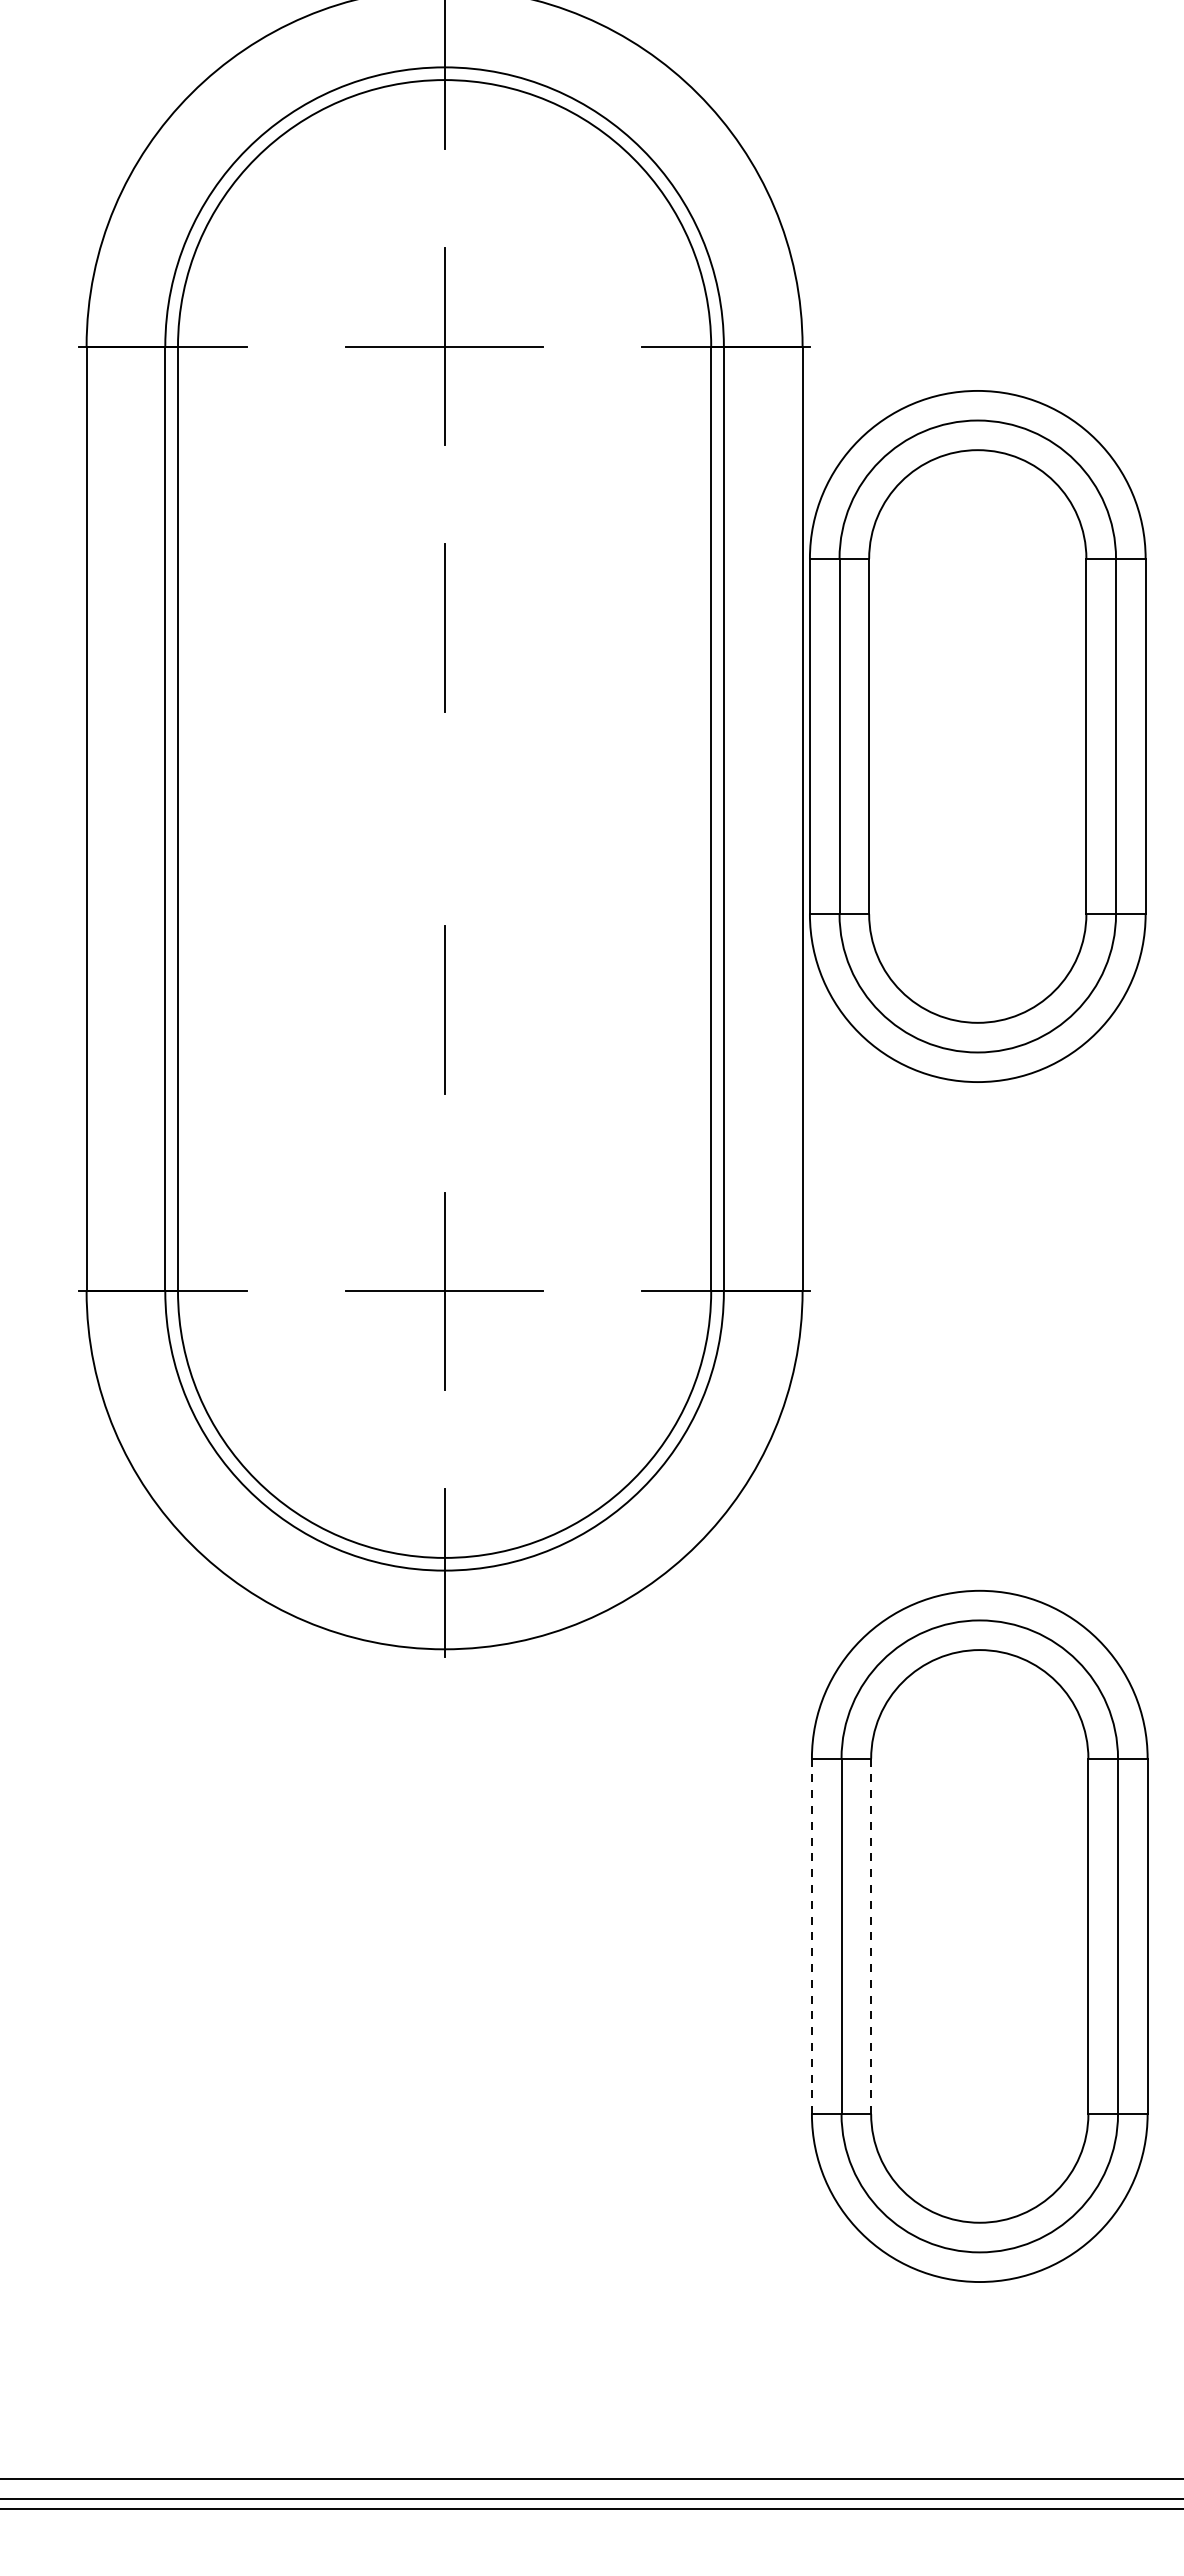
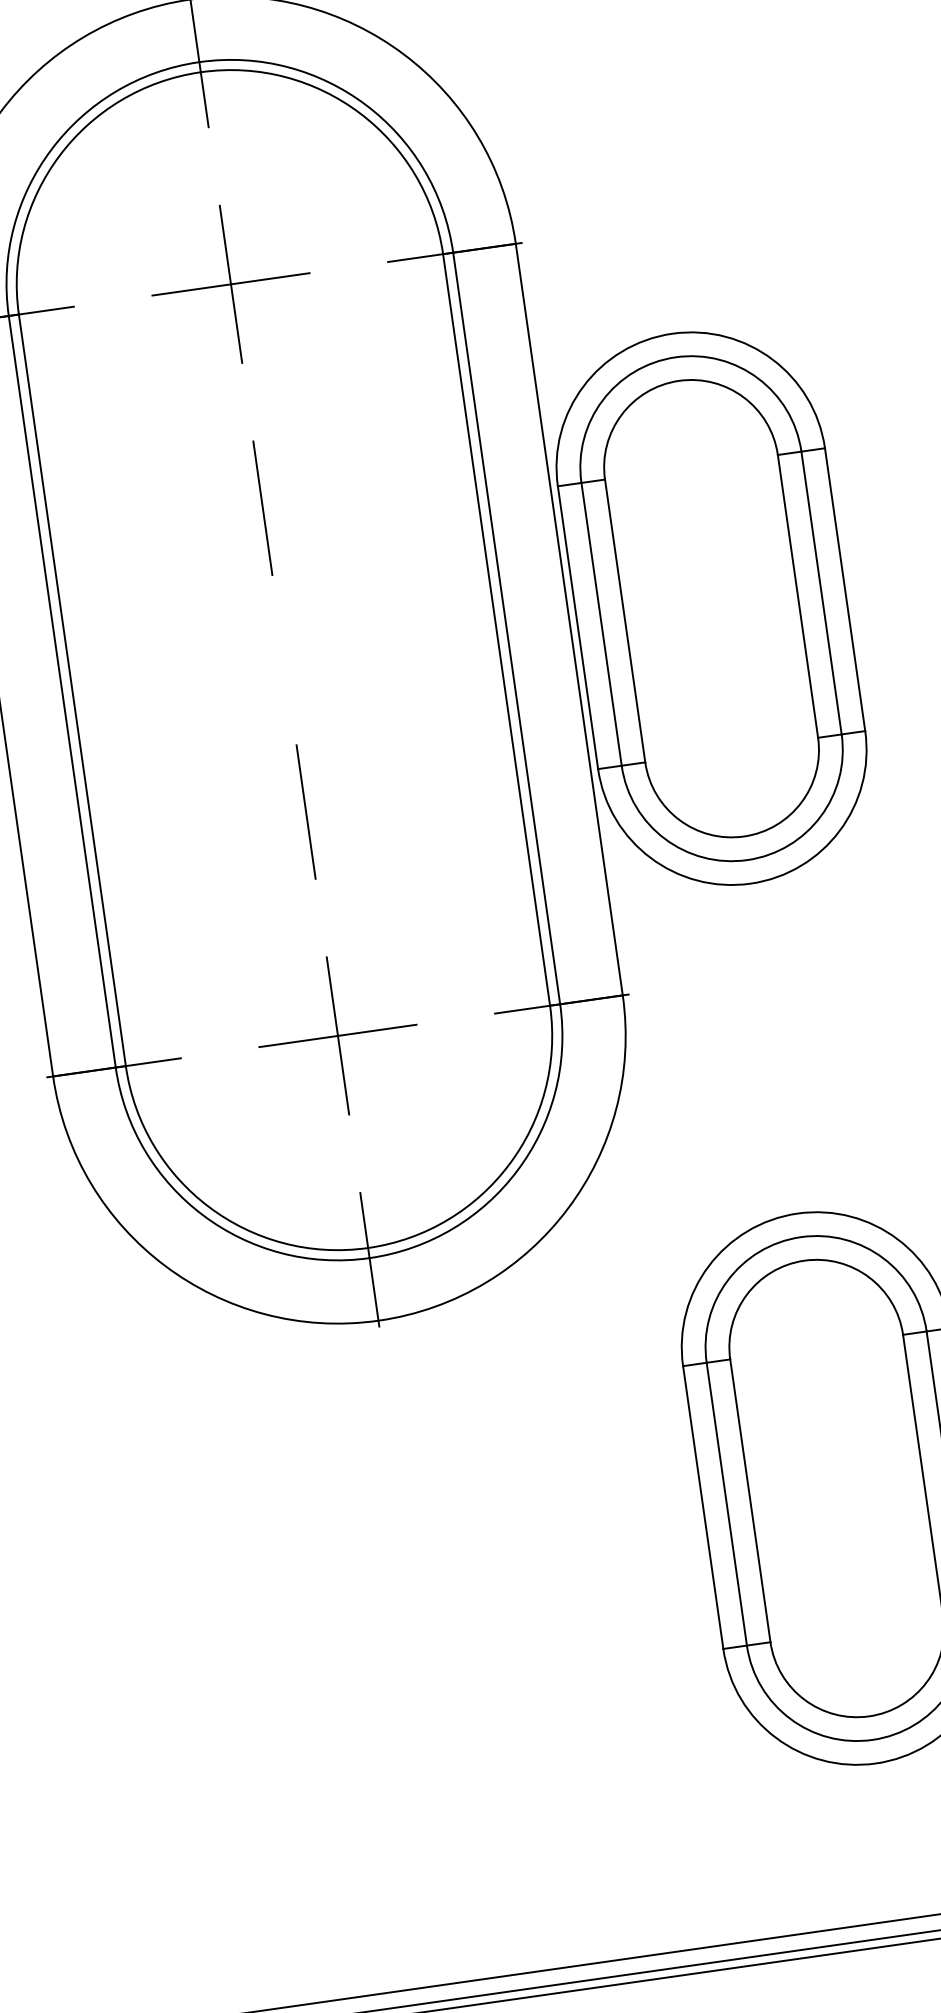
part: (977, 736) -> (711, 608), moved
line: (811, 1936) -> (702, 1507), dashed -> solid
line: (871, 1936) -> (750, 1500), dashed -> solid

